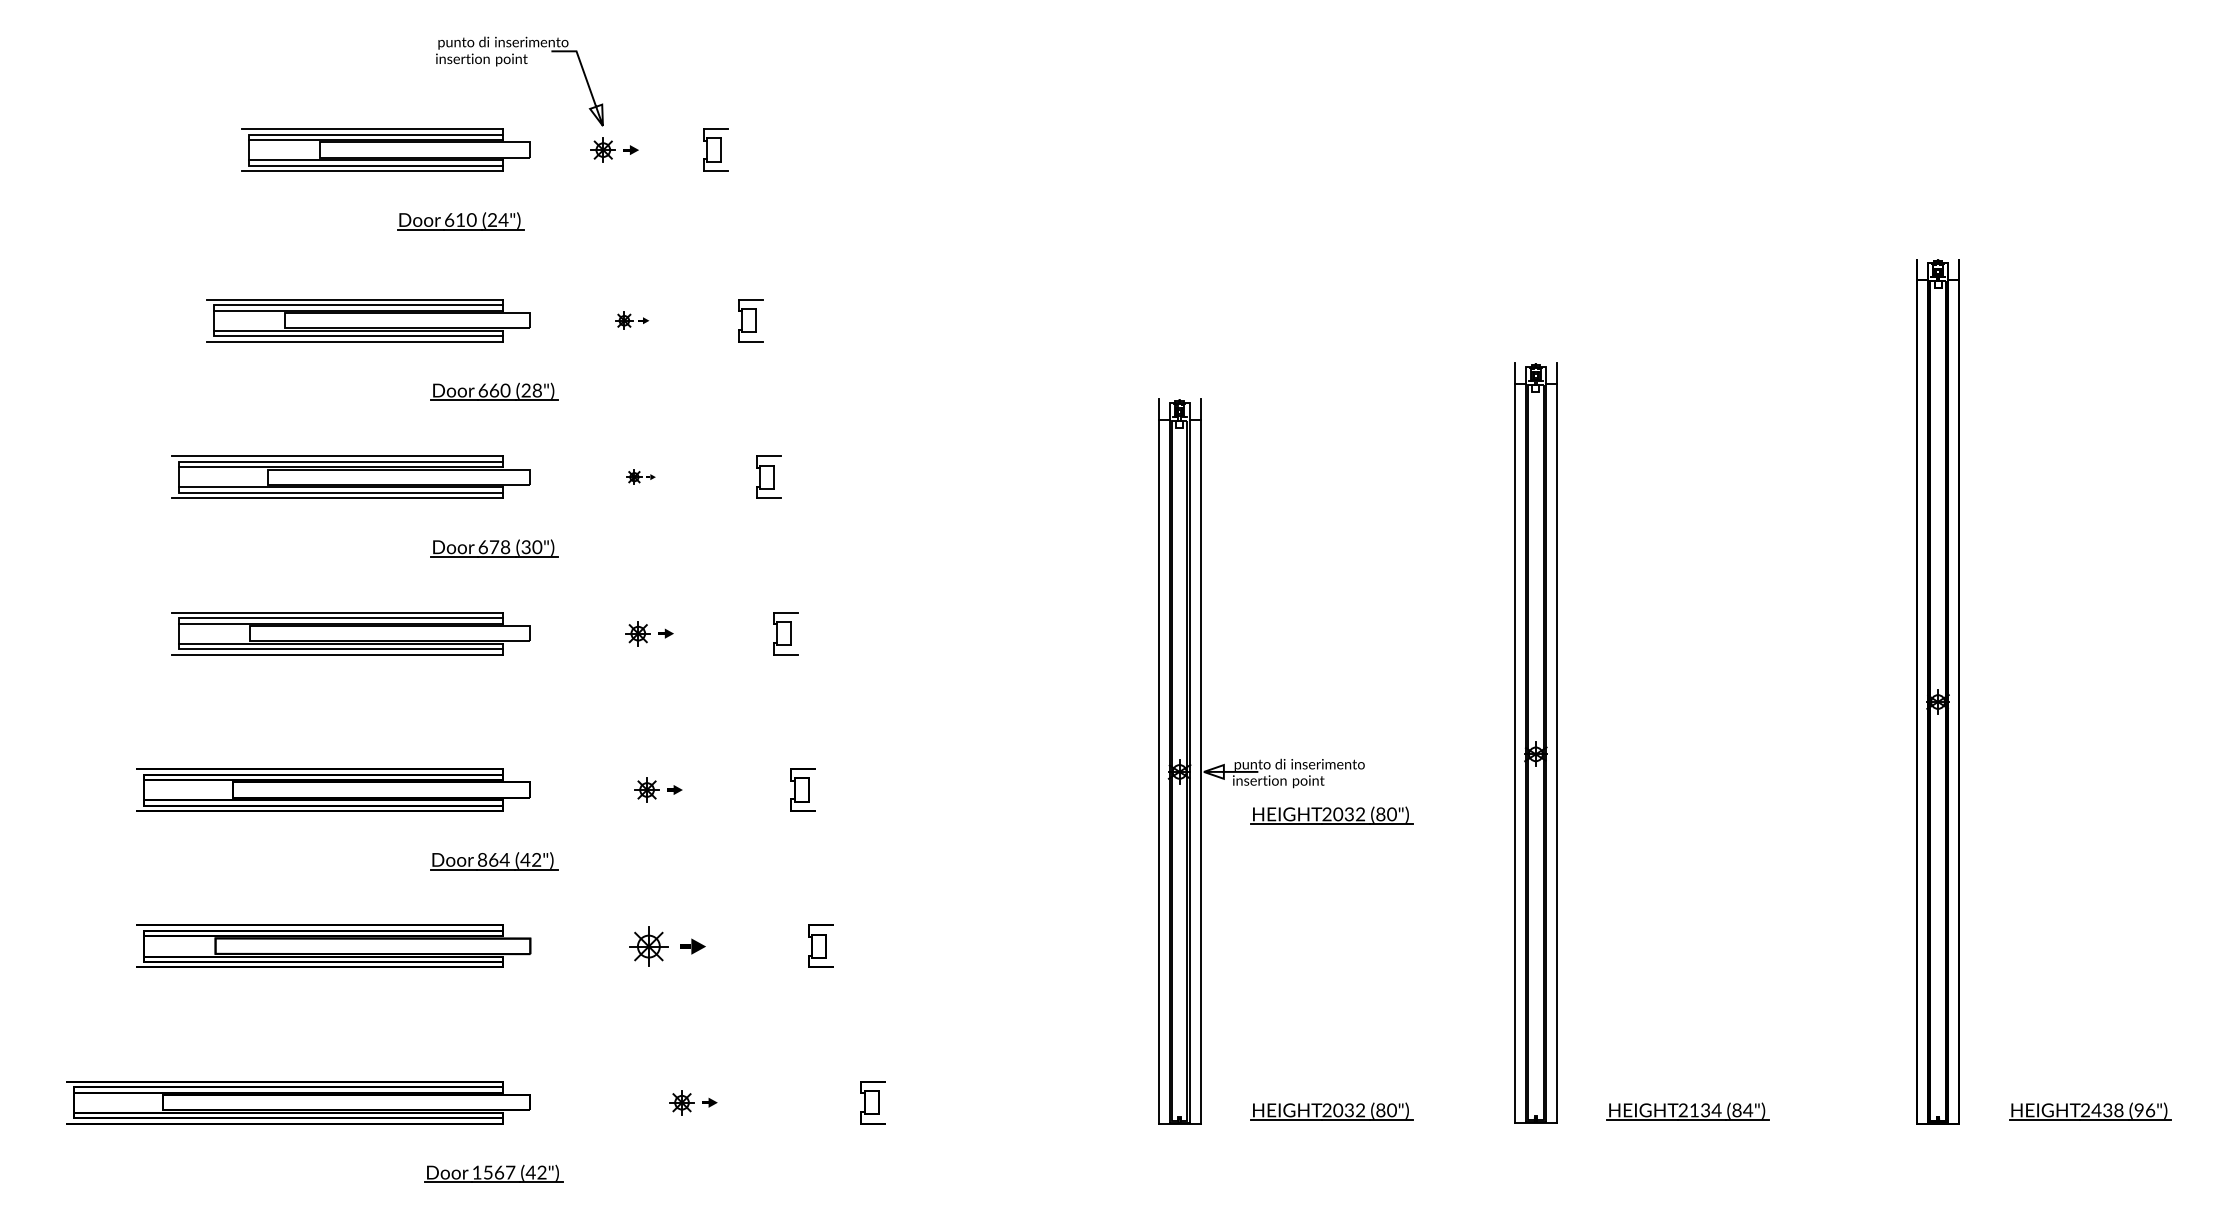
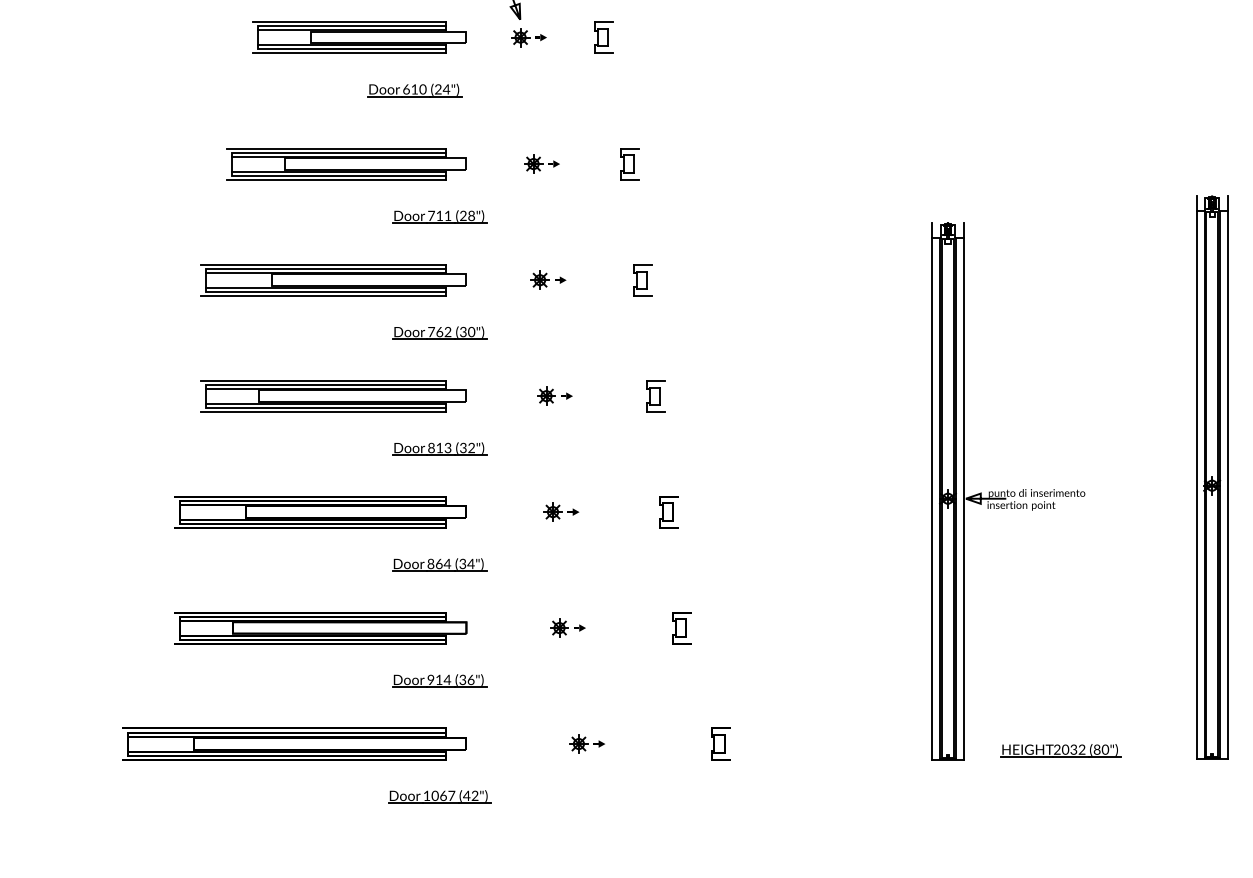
part: (632, 320) -> (542, 163), size x1.43
text: (494, 390) -> (439, 215), 660 -> 711
part: (641, 476) -> (548, 279), size x1.67
text: (494, 547) -> (439, 332), 678 -> 762
part: (494, 704) -> (439, 448), added
part: (1331, 815) -> (1060, 531), removed
text: (530, 859) -> (466, 563), (42") -> (34")
part: (667, 945) -> (568, 627), size x0.62
part: (494, 1017) -> (439, 680), added
text: (488, 1172) -> (435, 795), 1567 -> 1067

